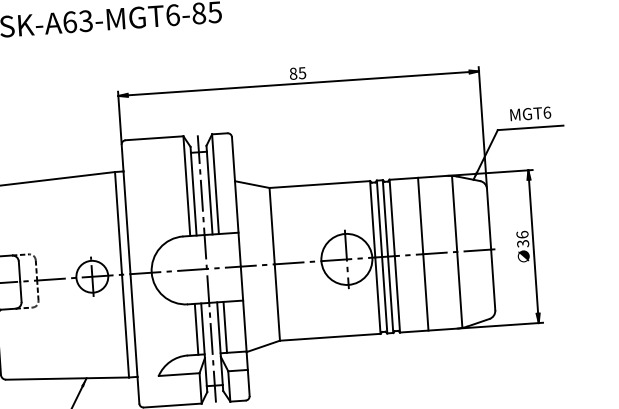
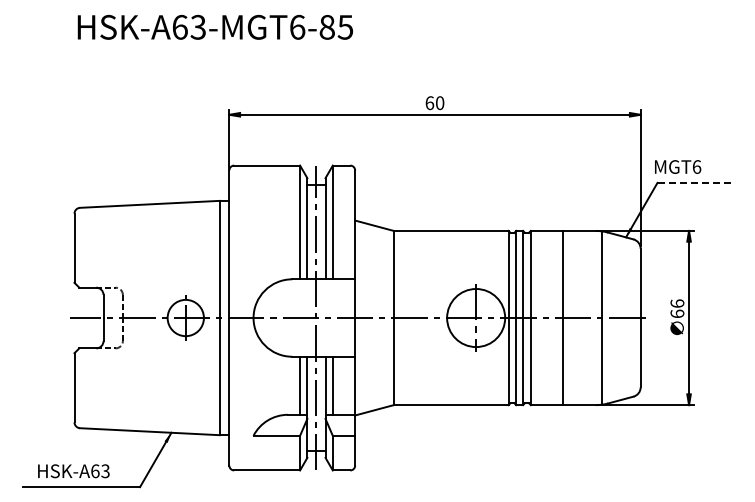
text: (297, 72) -> (434, 102), 85 -> 60
text: (531, 113) -> (678, 166), moved
line: (531, 127) -> (695, 182), solid -> dashed
text: (523, 243) -> (677, 313), 36 -> 66

